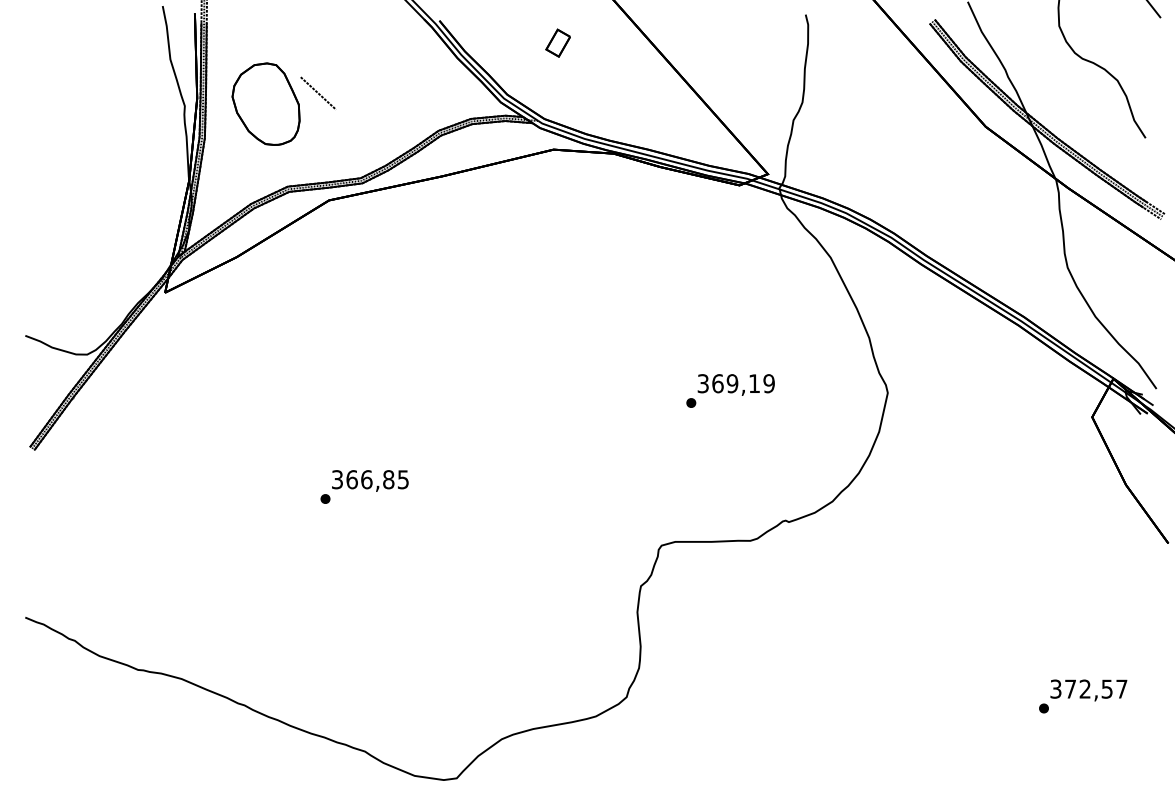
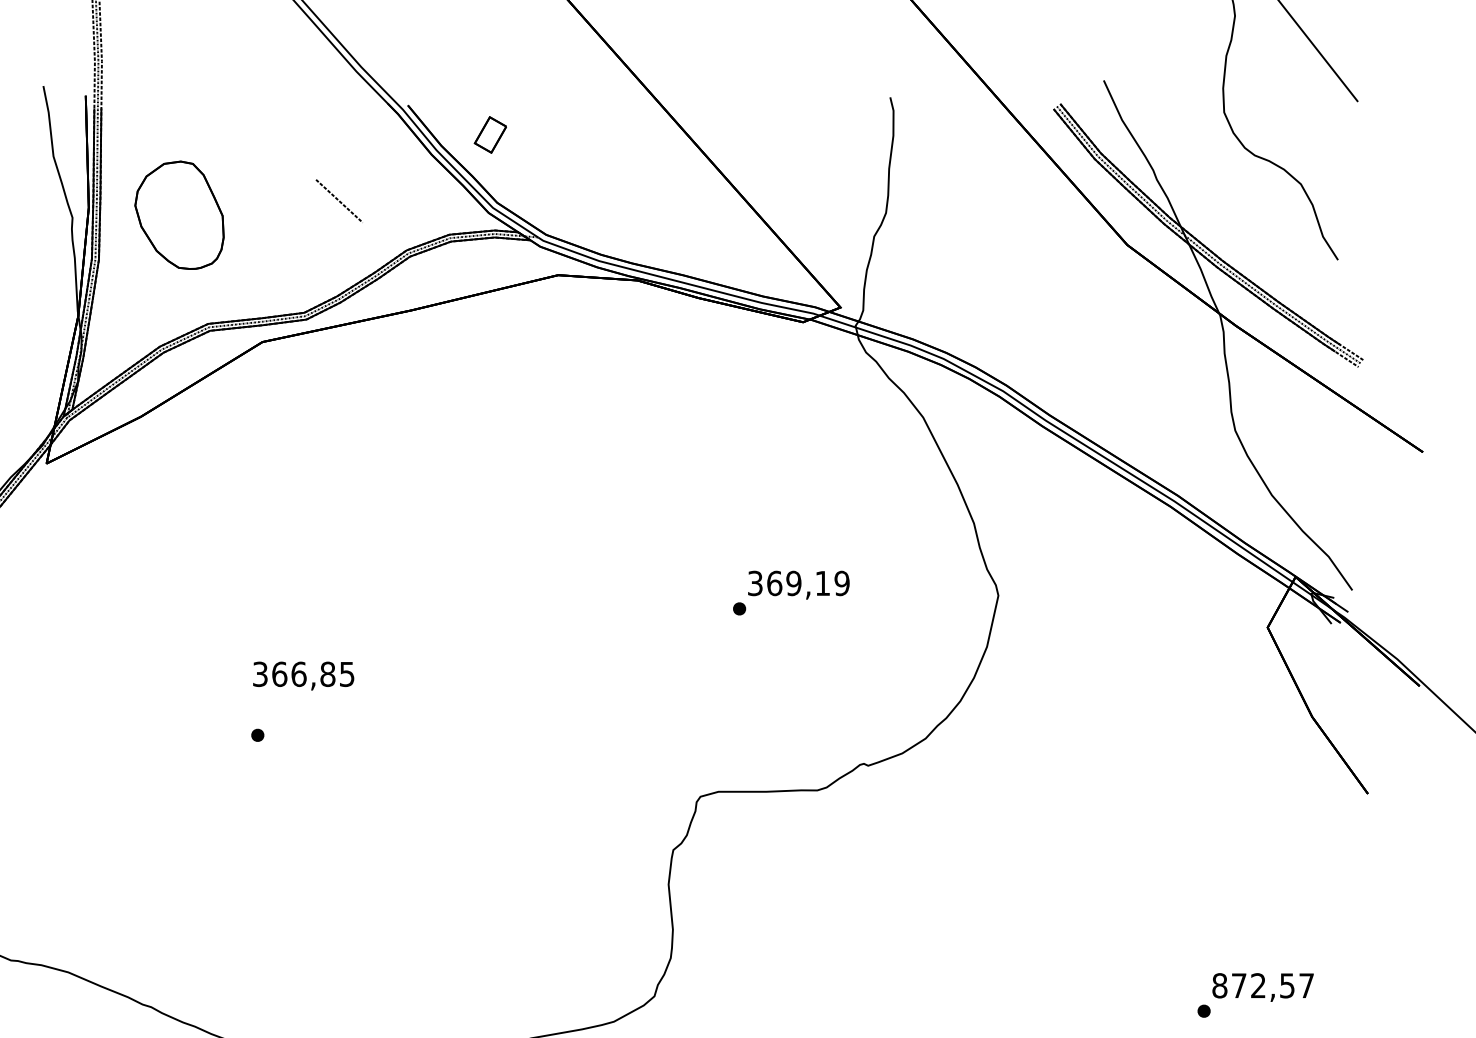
part: (557, 42) -> (489, 134), moved
line: (317, 92) -> (338, 199), moved
text: (370, 480) -> (303, 675), moved
text: (1055, 688) -> (1219, 984), 372,57 -> 872,57

